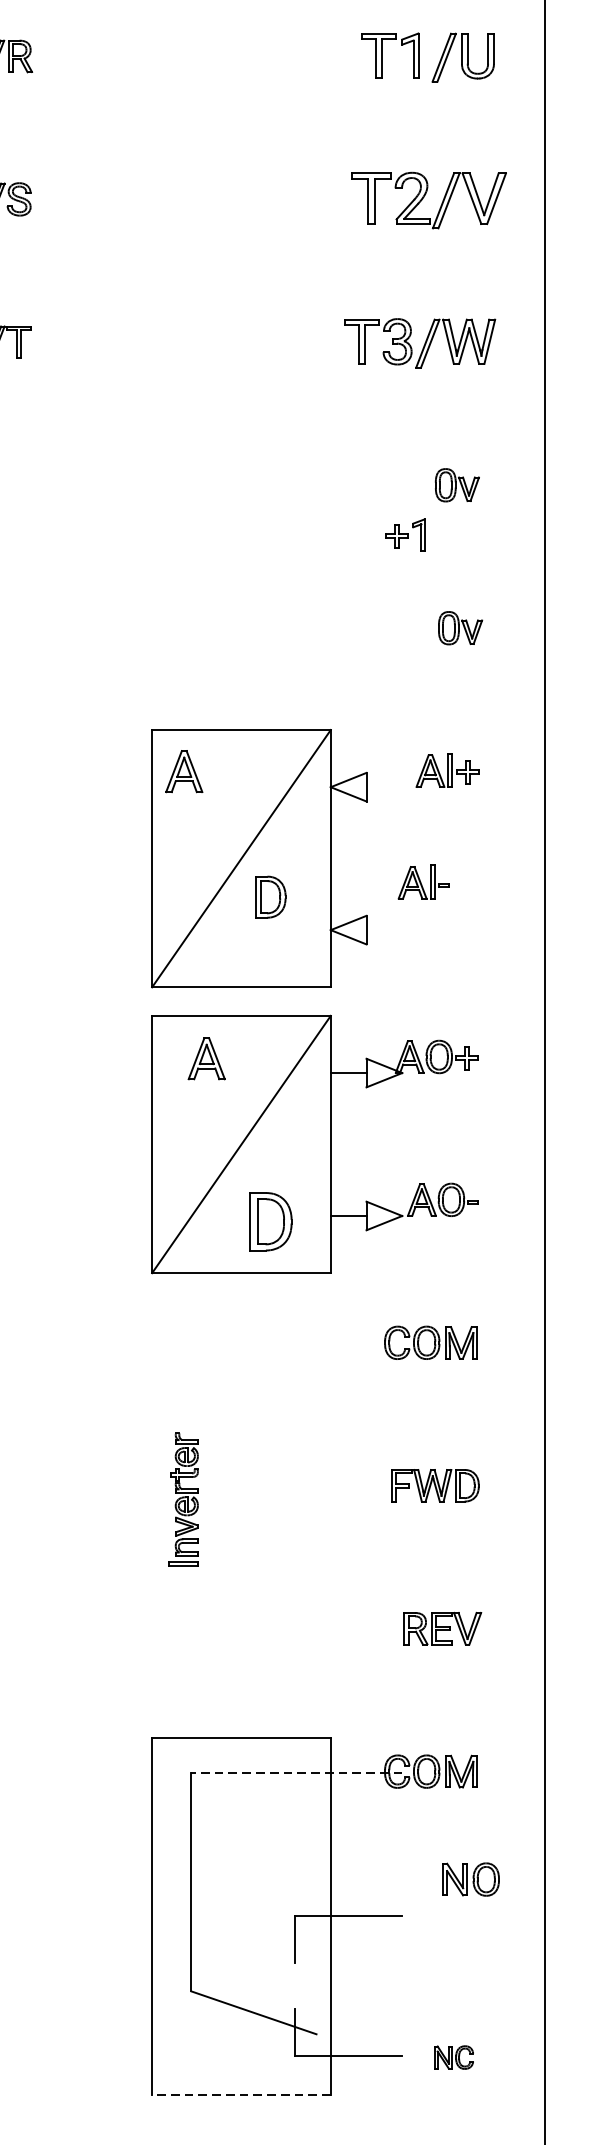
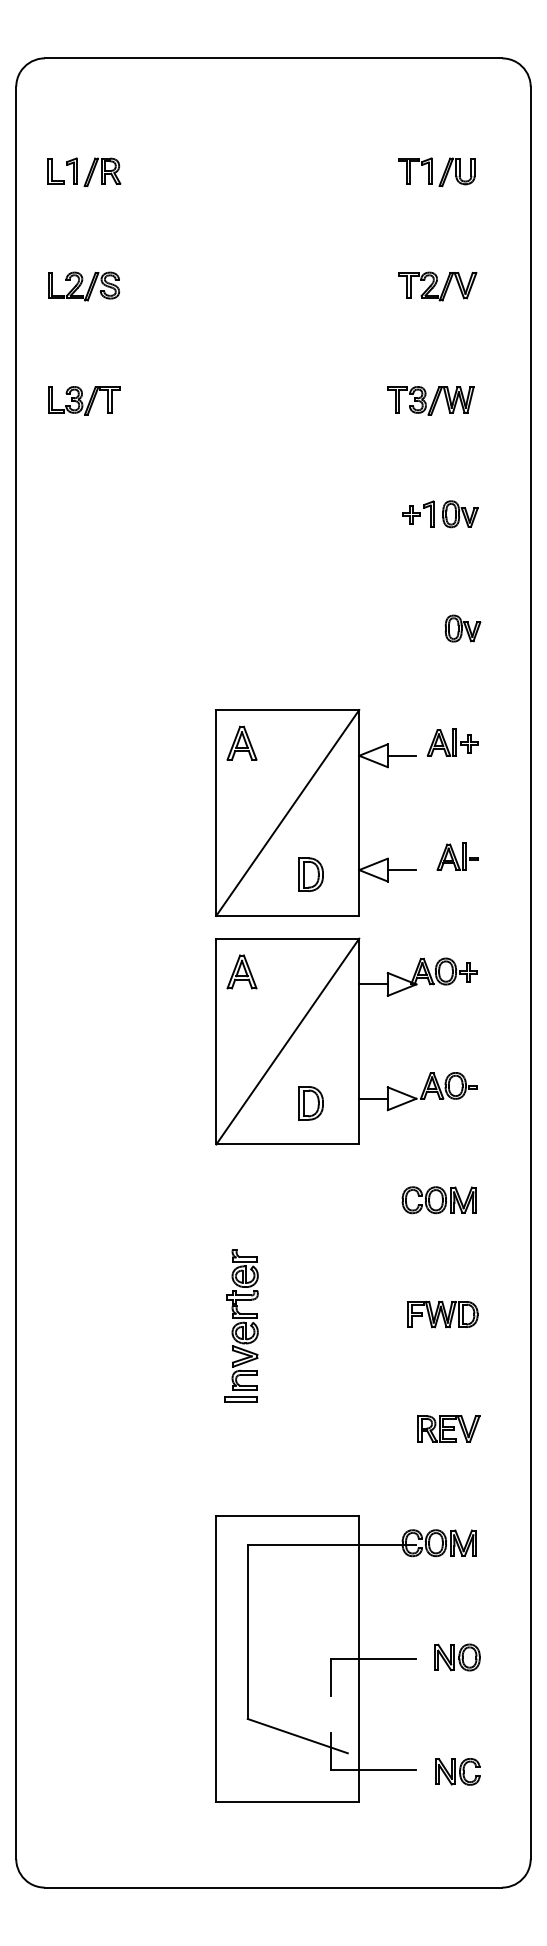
part: (427, 58) -> (436, 172), size x0.71
part: (428, 200) -> (437, 286), size x0.62
part: (419, 343) -> (430, 400), size x0.71
part: (406, 534) -> (418, 513), moved
line: (383, 786) -> (401, 755), added
part: (423, 881) -> (457, 856), moved
part: (269, 896) -> (310, 874), moved
line: (383, 930) -> (401, 870), added
part: (206, 1058) -> (241, 971), moved
part: (269, 1221) -> (310, 1103), size x0.71
part: (183, 1499) -> (241, 1325), size x1.43
line: (296, 1773) -> (331, 1544), dashed -> solid
part: (471, 1879) -> (457, 1657), moved
part: (453, 2057) -> (457, 1771), size x1.43
line: (241, 2094) -> (287, 1801), dashed -> solid

